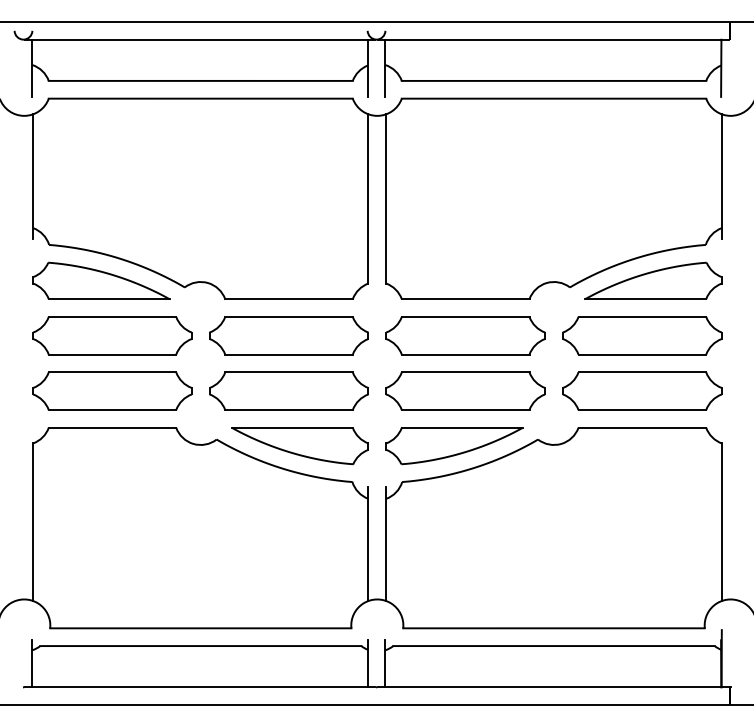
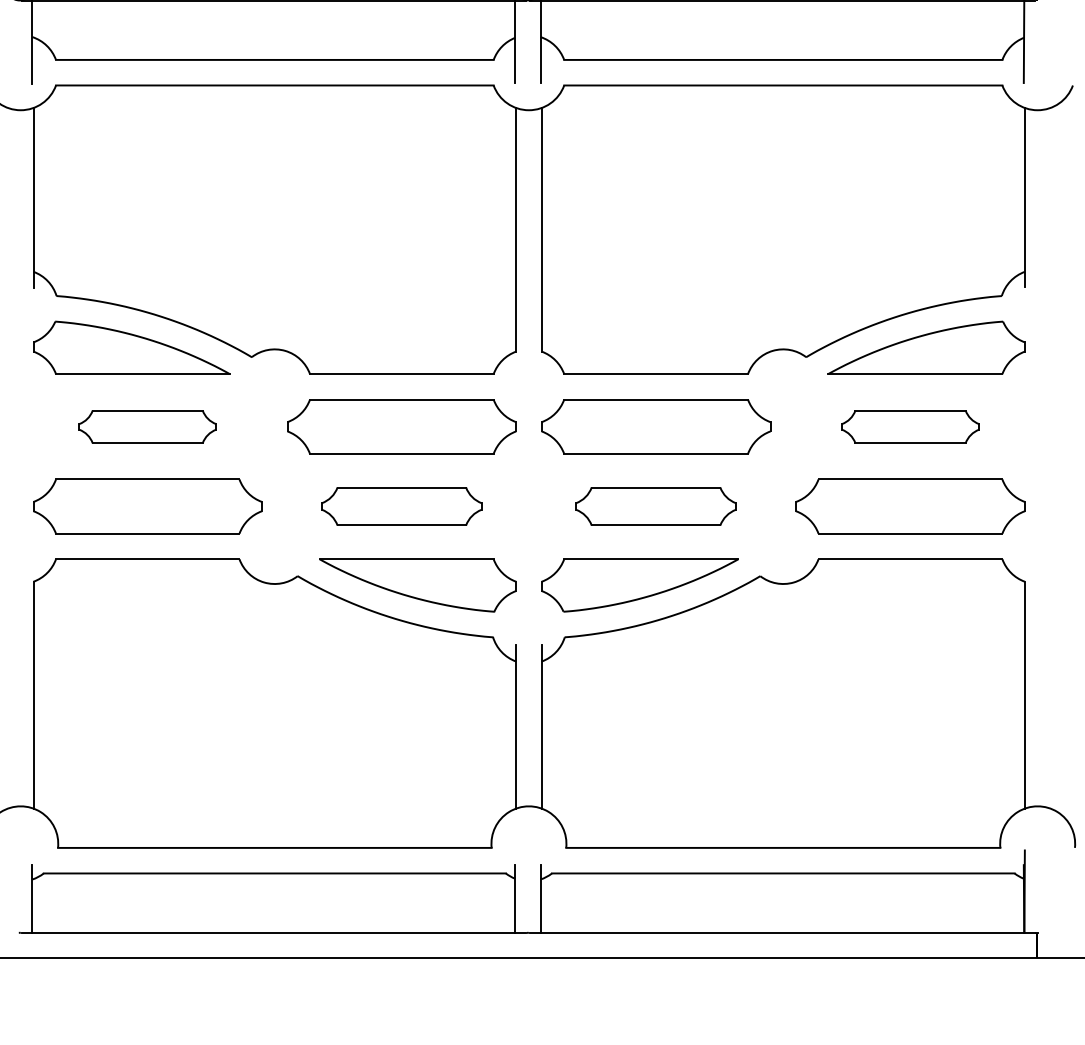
part: (112, 335) -> (147, 426), size x0.6
part: (642, 335) -> (910, 426), size x0.6
part: (288, 390) -> (401, 505), size x0.7
part: (465, 390) -> (655, 505), size x0.7

